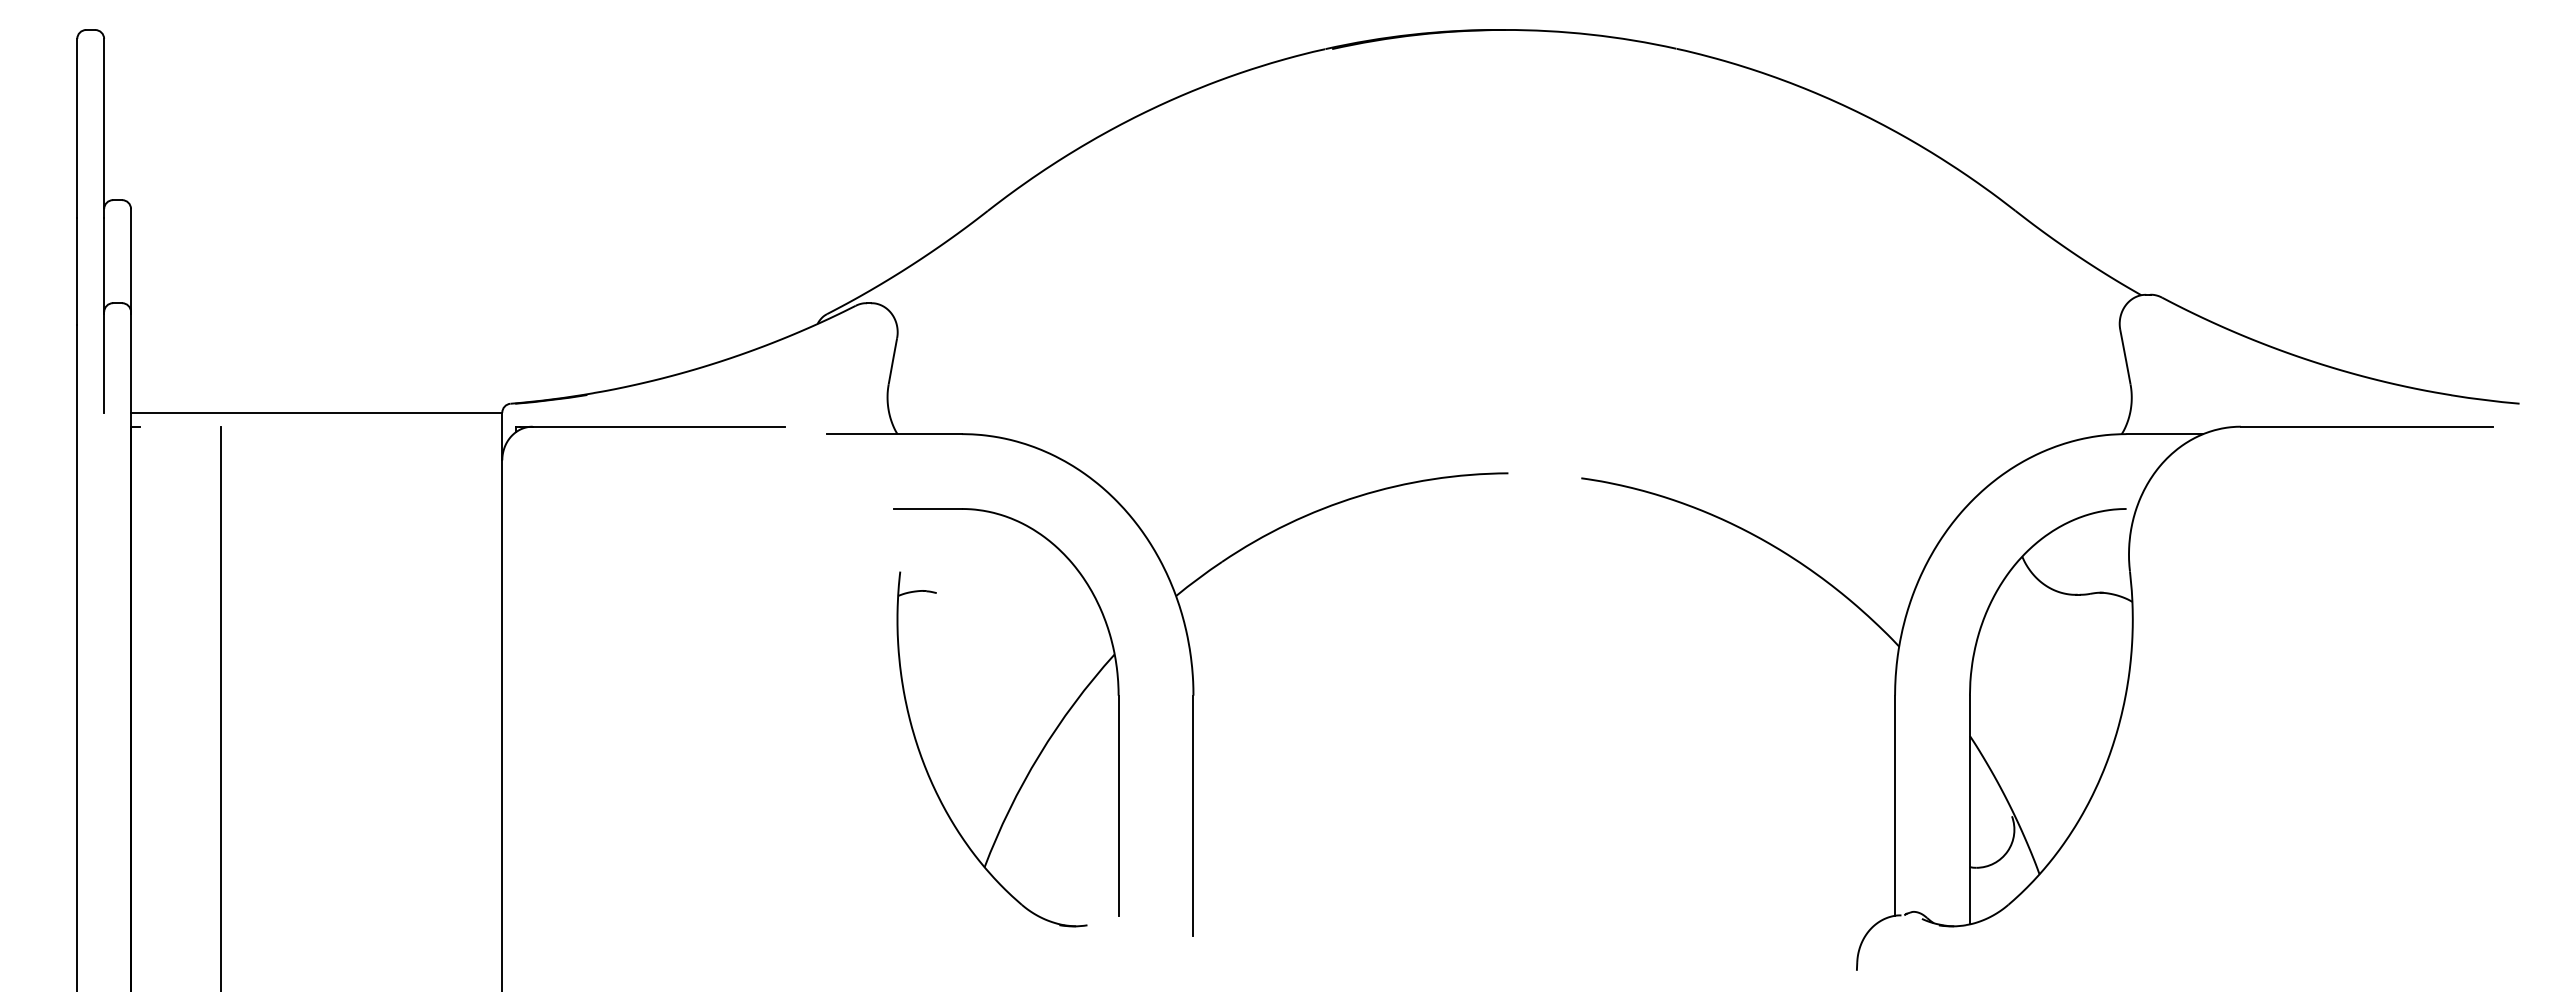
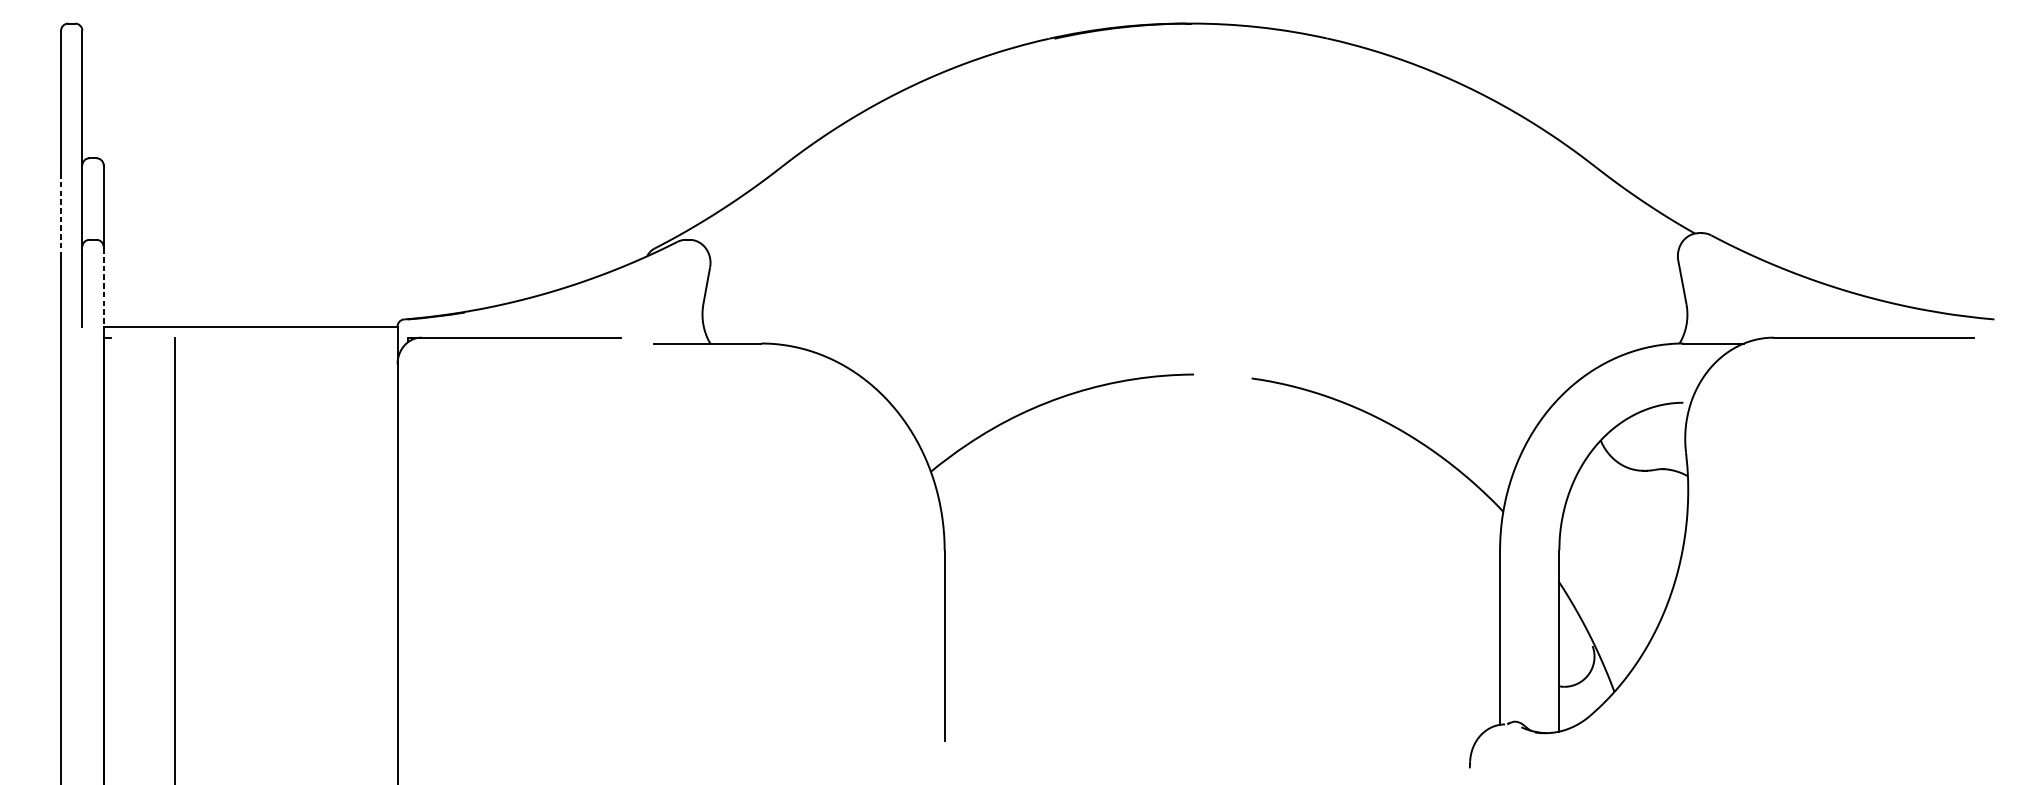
line: (77, 271) -> (61, 214), solid -> dashed
line: (131, 363) -> (104, 287), solid -> dashed
part: (1046, 741) -> (828, 586), removed

